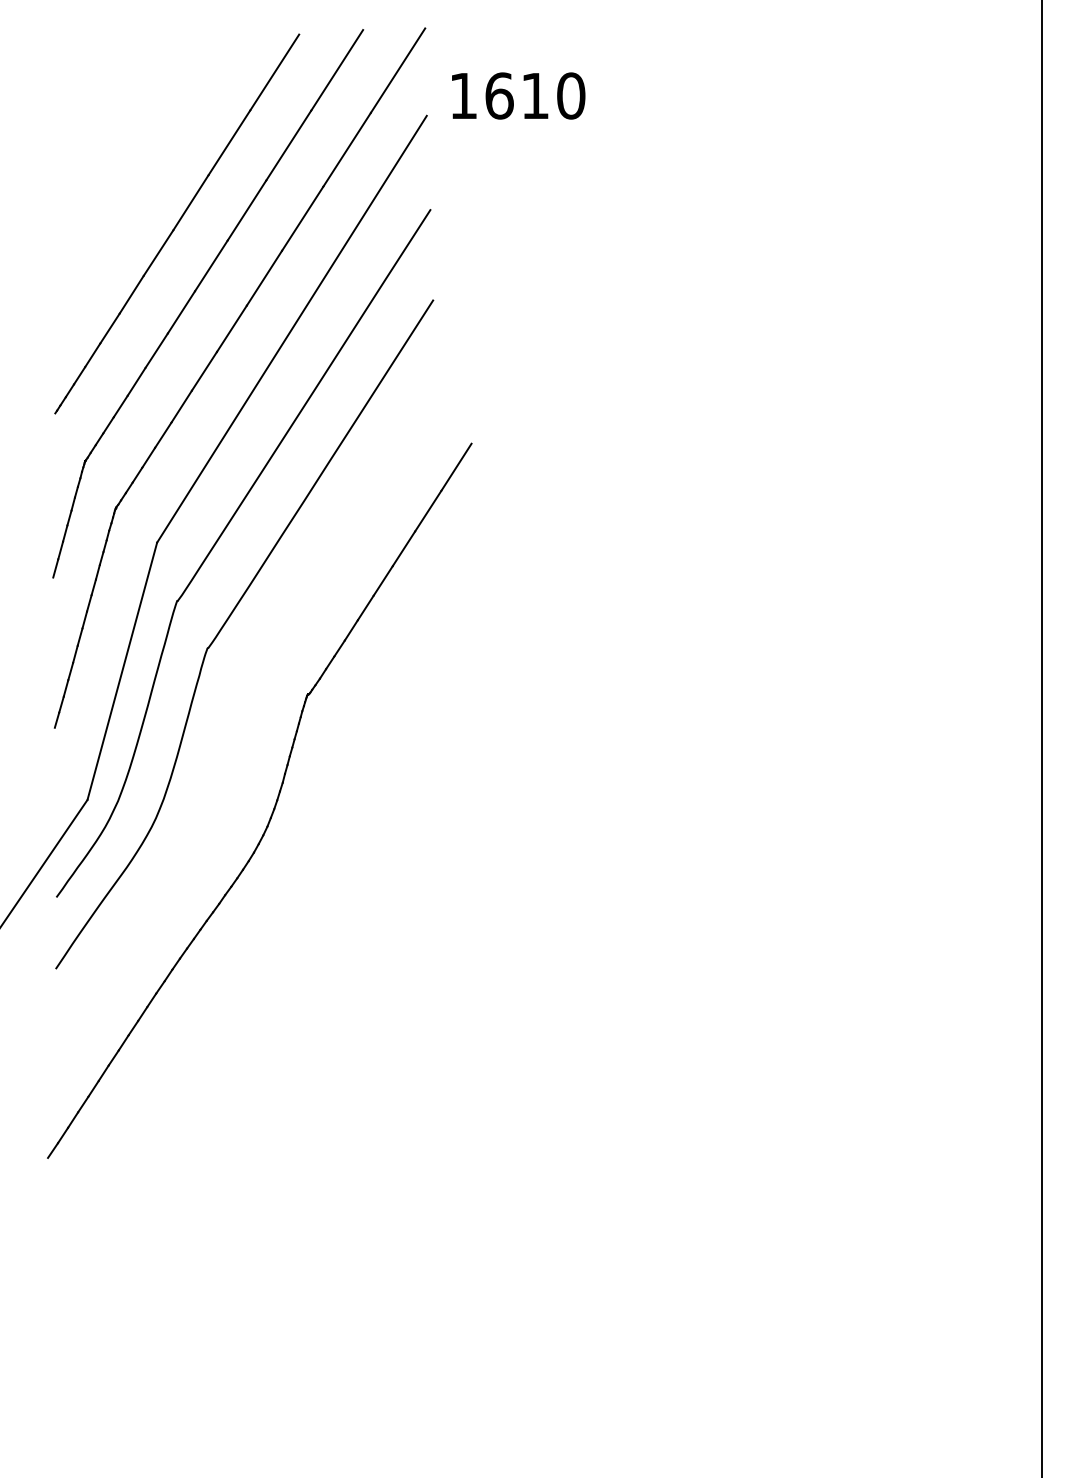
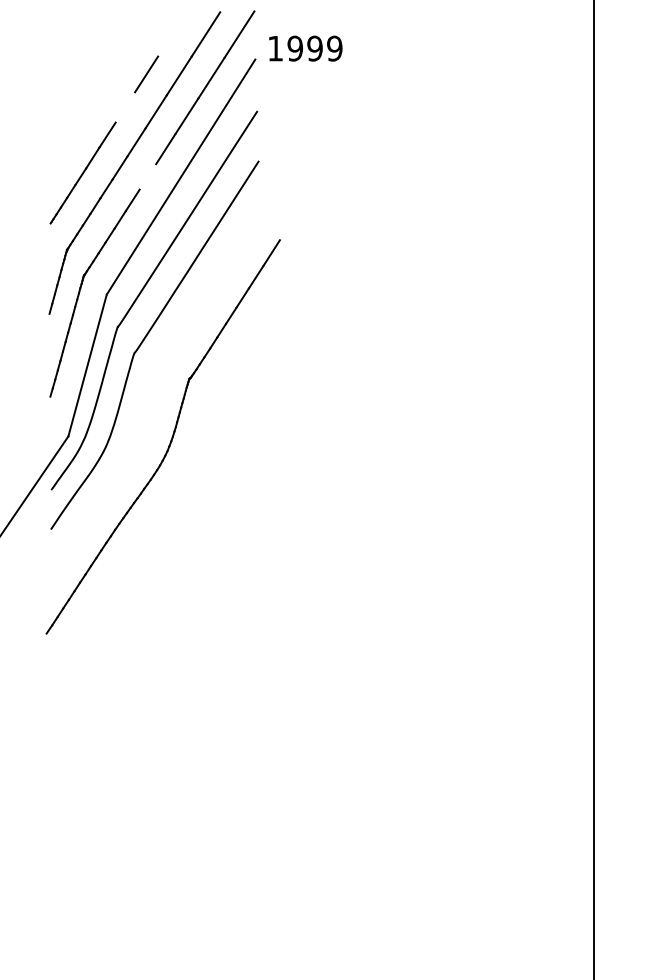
line: (274, 72) -> (171, 35), removed
text: (534, 95) -> (314, 48), 1610 -> 1999
line: (191, 202) -> (125, 107), removed
line: (231, 328) -> (147, 176), removed

